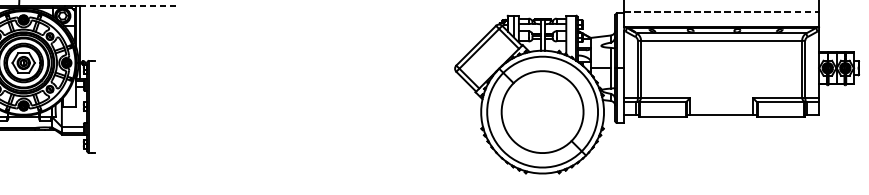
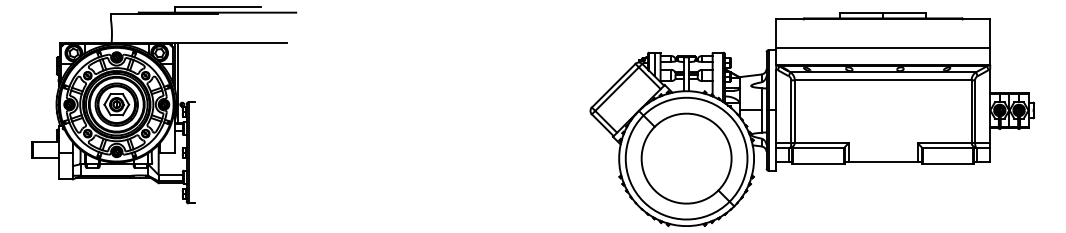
line: (129, 6) -> (233, 42), dashed -> solid
line: (721, 11) -> (883, 48), dashed -> solid

